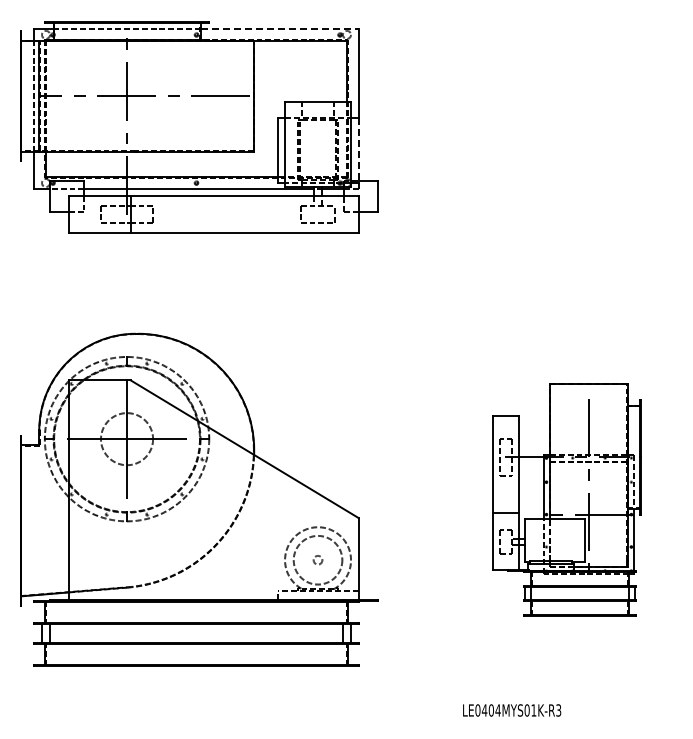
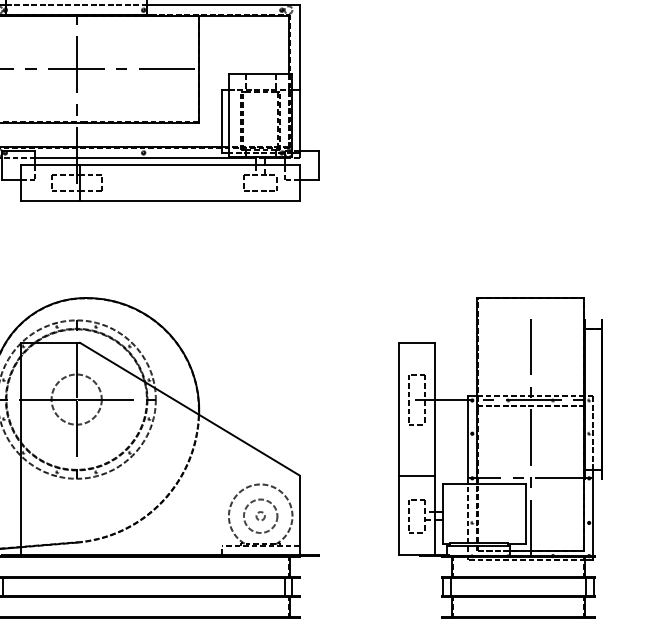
line: (280, 29) -> (224, 4), dashed -> solid
line: (358, 150) -> (299, 121), dashed -> solid
part: (566, 499) -> (500, 457), size x1.43
circle: (317, 559) -> (260, 515), size x0.71

